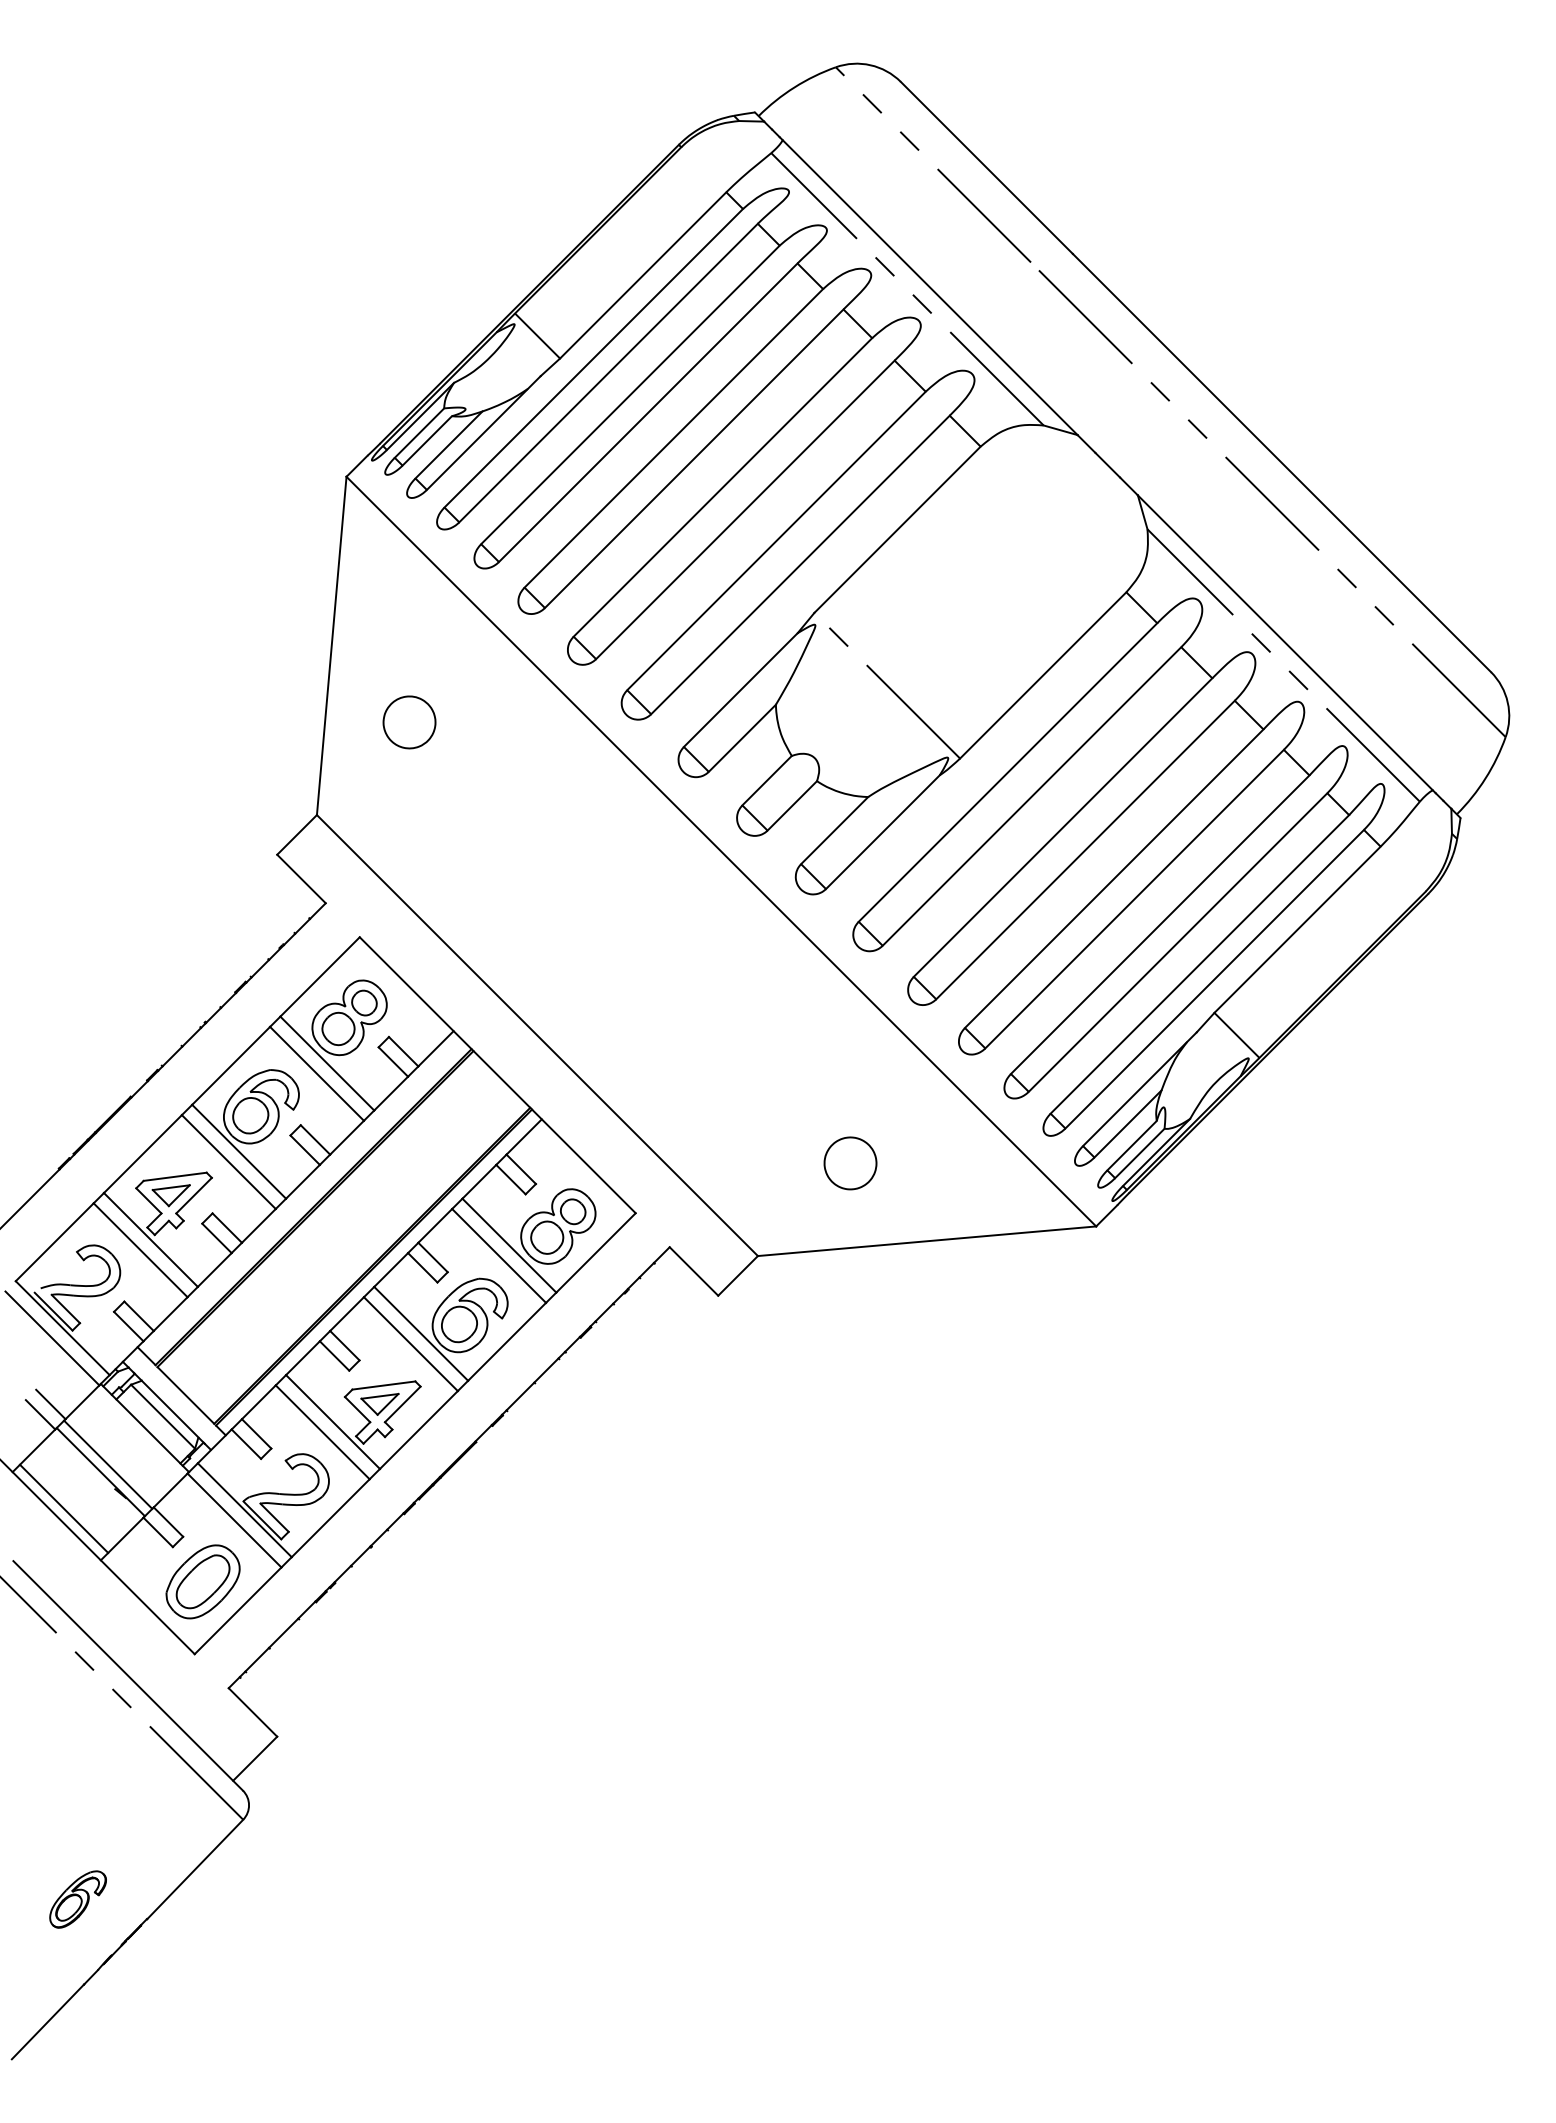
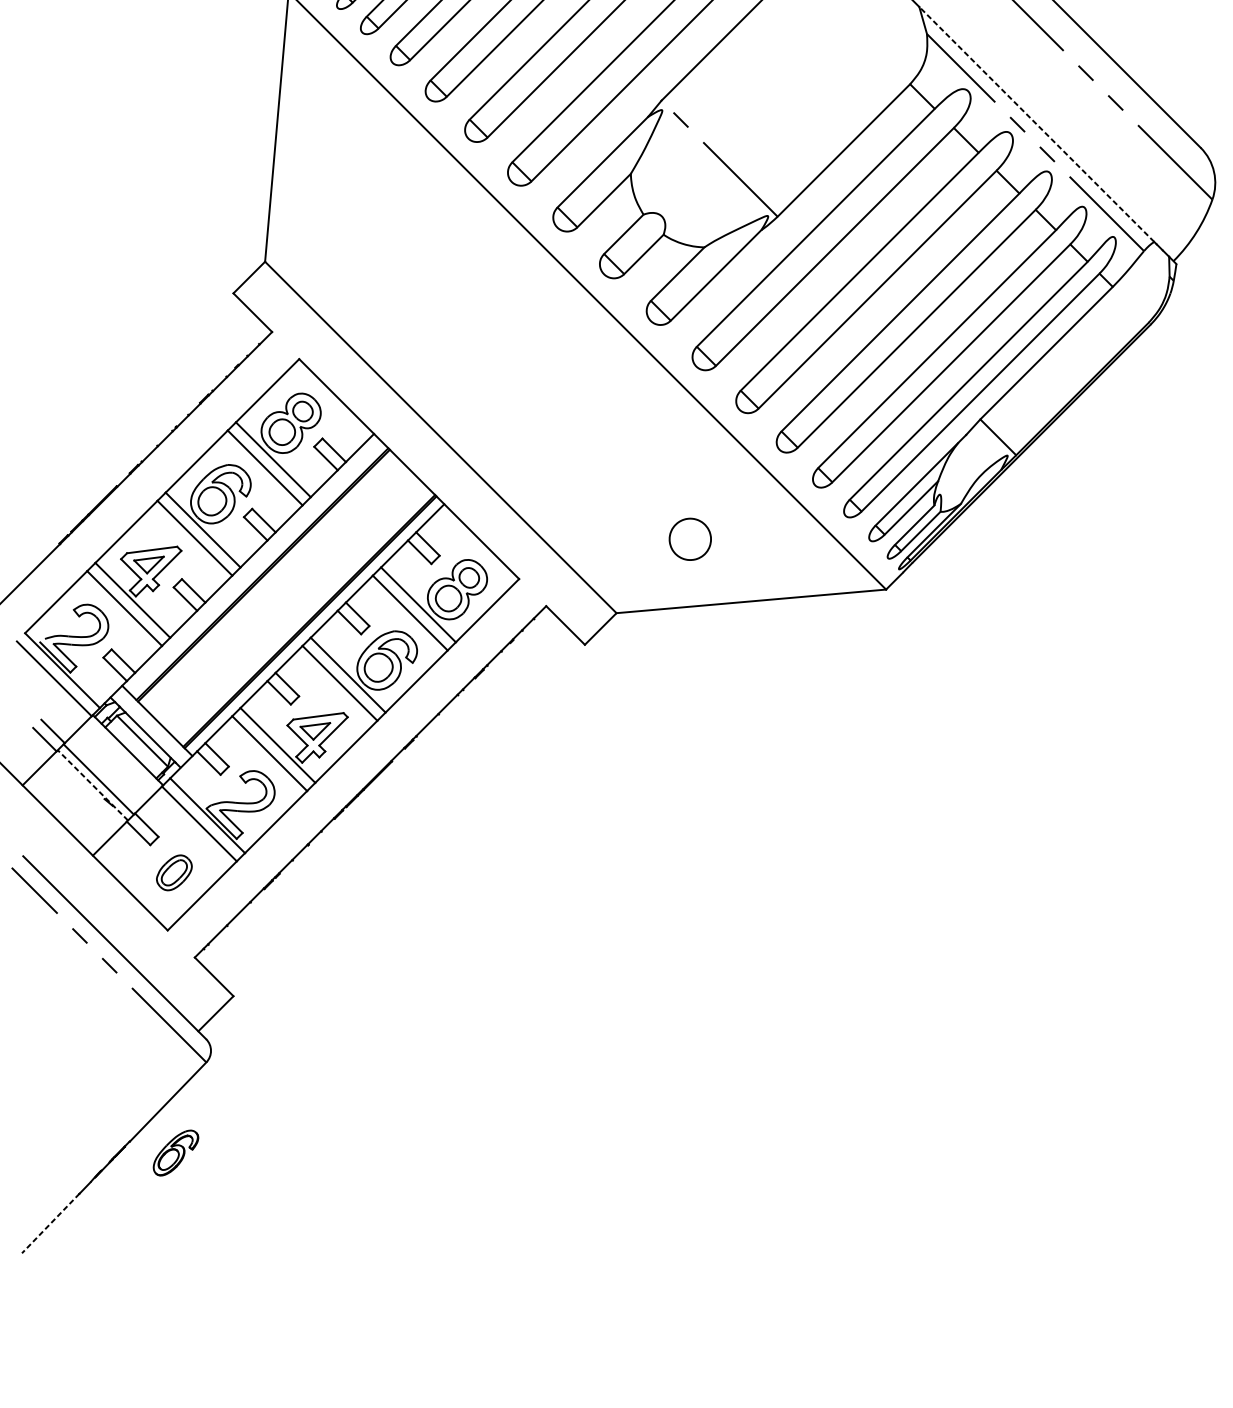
line: (1284, 642) -> (1036, 124), solid -> dashed
part: (409, 722) -> (338, 187), removed
line: (100, 1471) -> (92, 784), solid -> dashed
line: (64, 1508) -> (63, 814), removed
part: (202, 1581) -> (173, 872), size x0.6
part: (77, 1899) -> (175, 1153), moved
line: (47, 2021) -> (50, 1223), solid -> dashed

